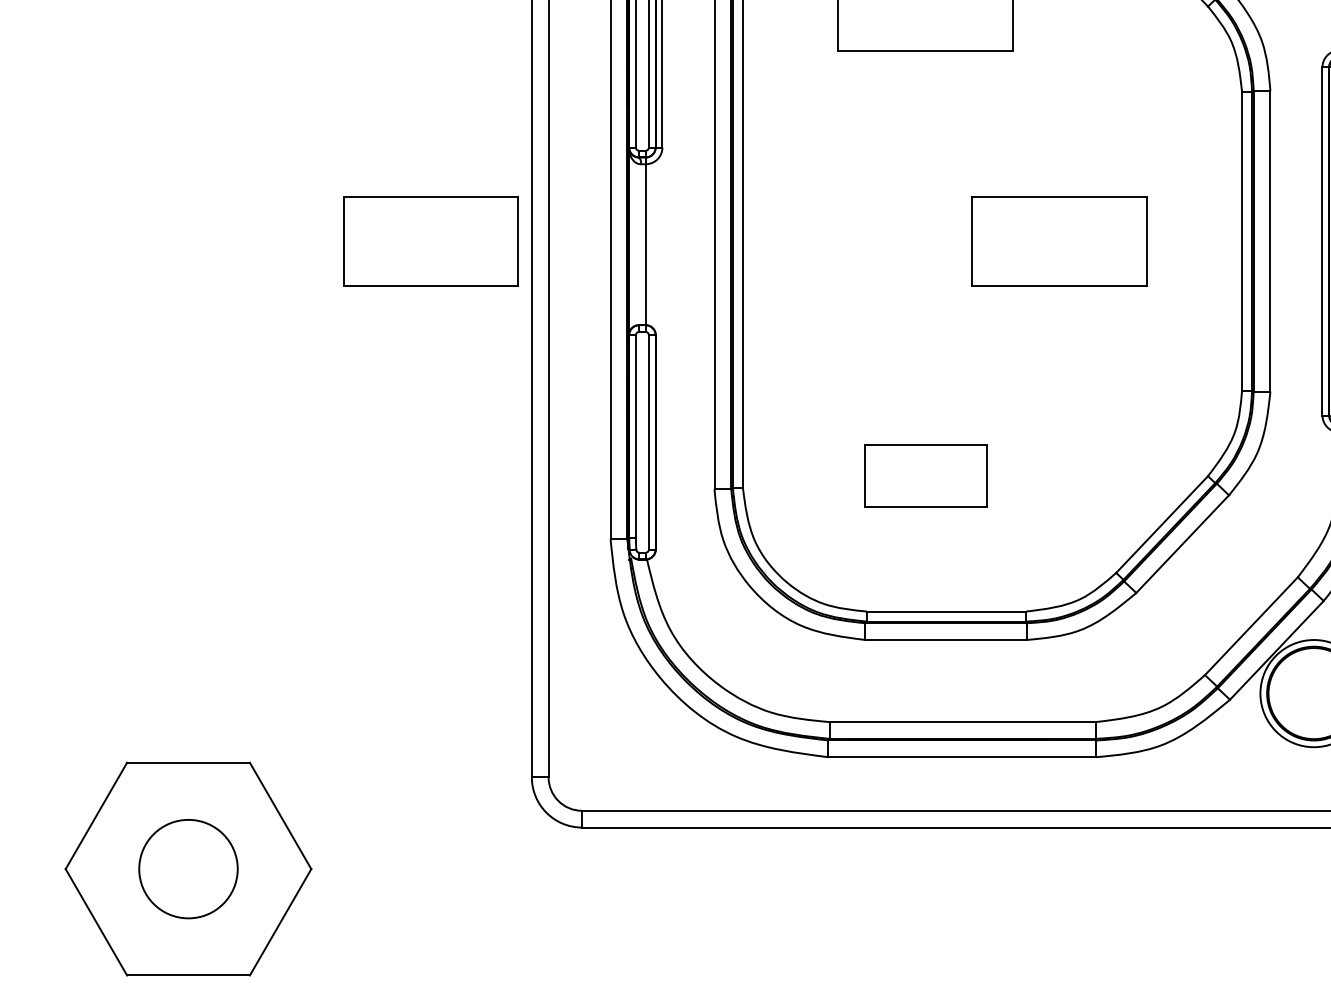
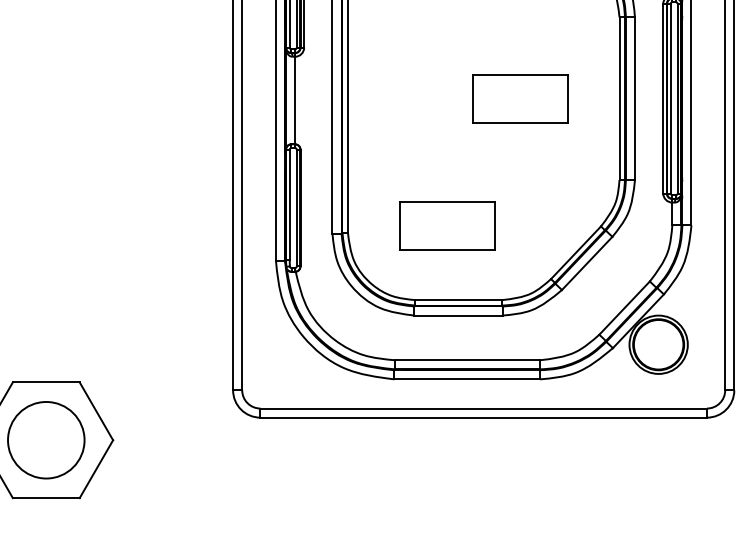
part: (431, 240) -> (178, 98), removed
part: (925, 474) -> (447, 225), size x1.43
circle: (188, 867) -> (46, 439), size x1.43

